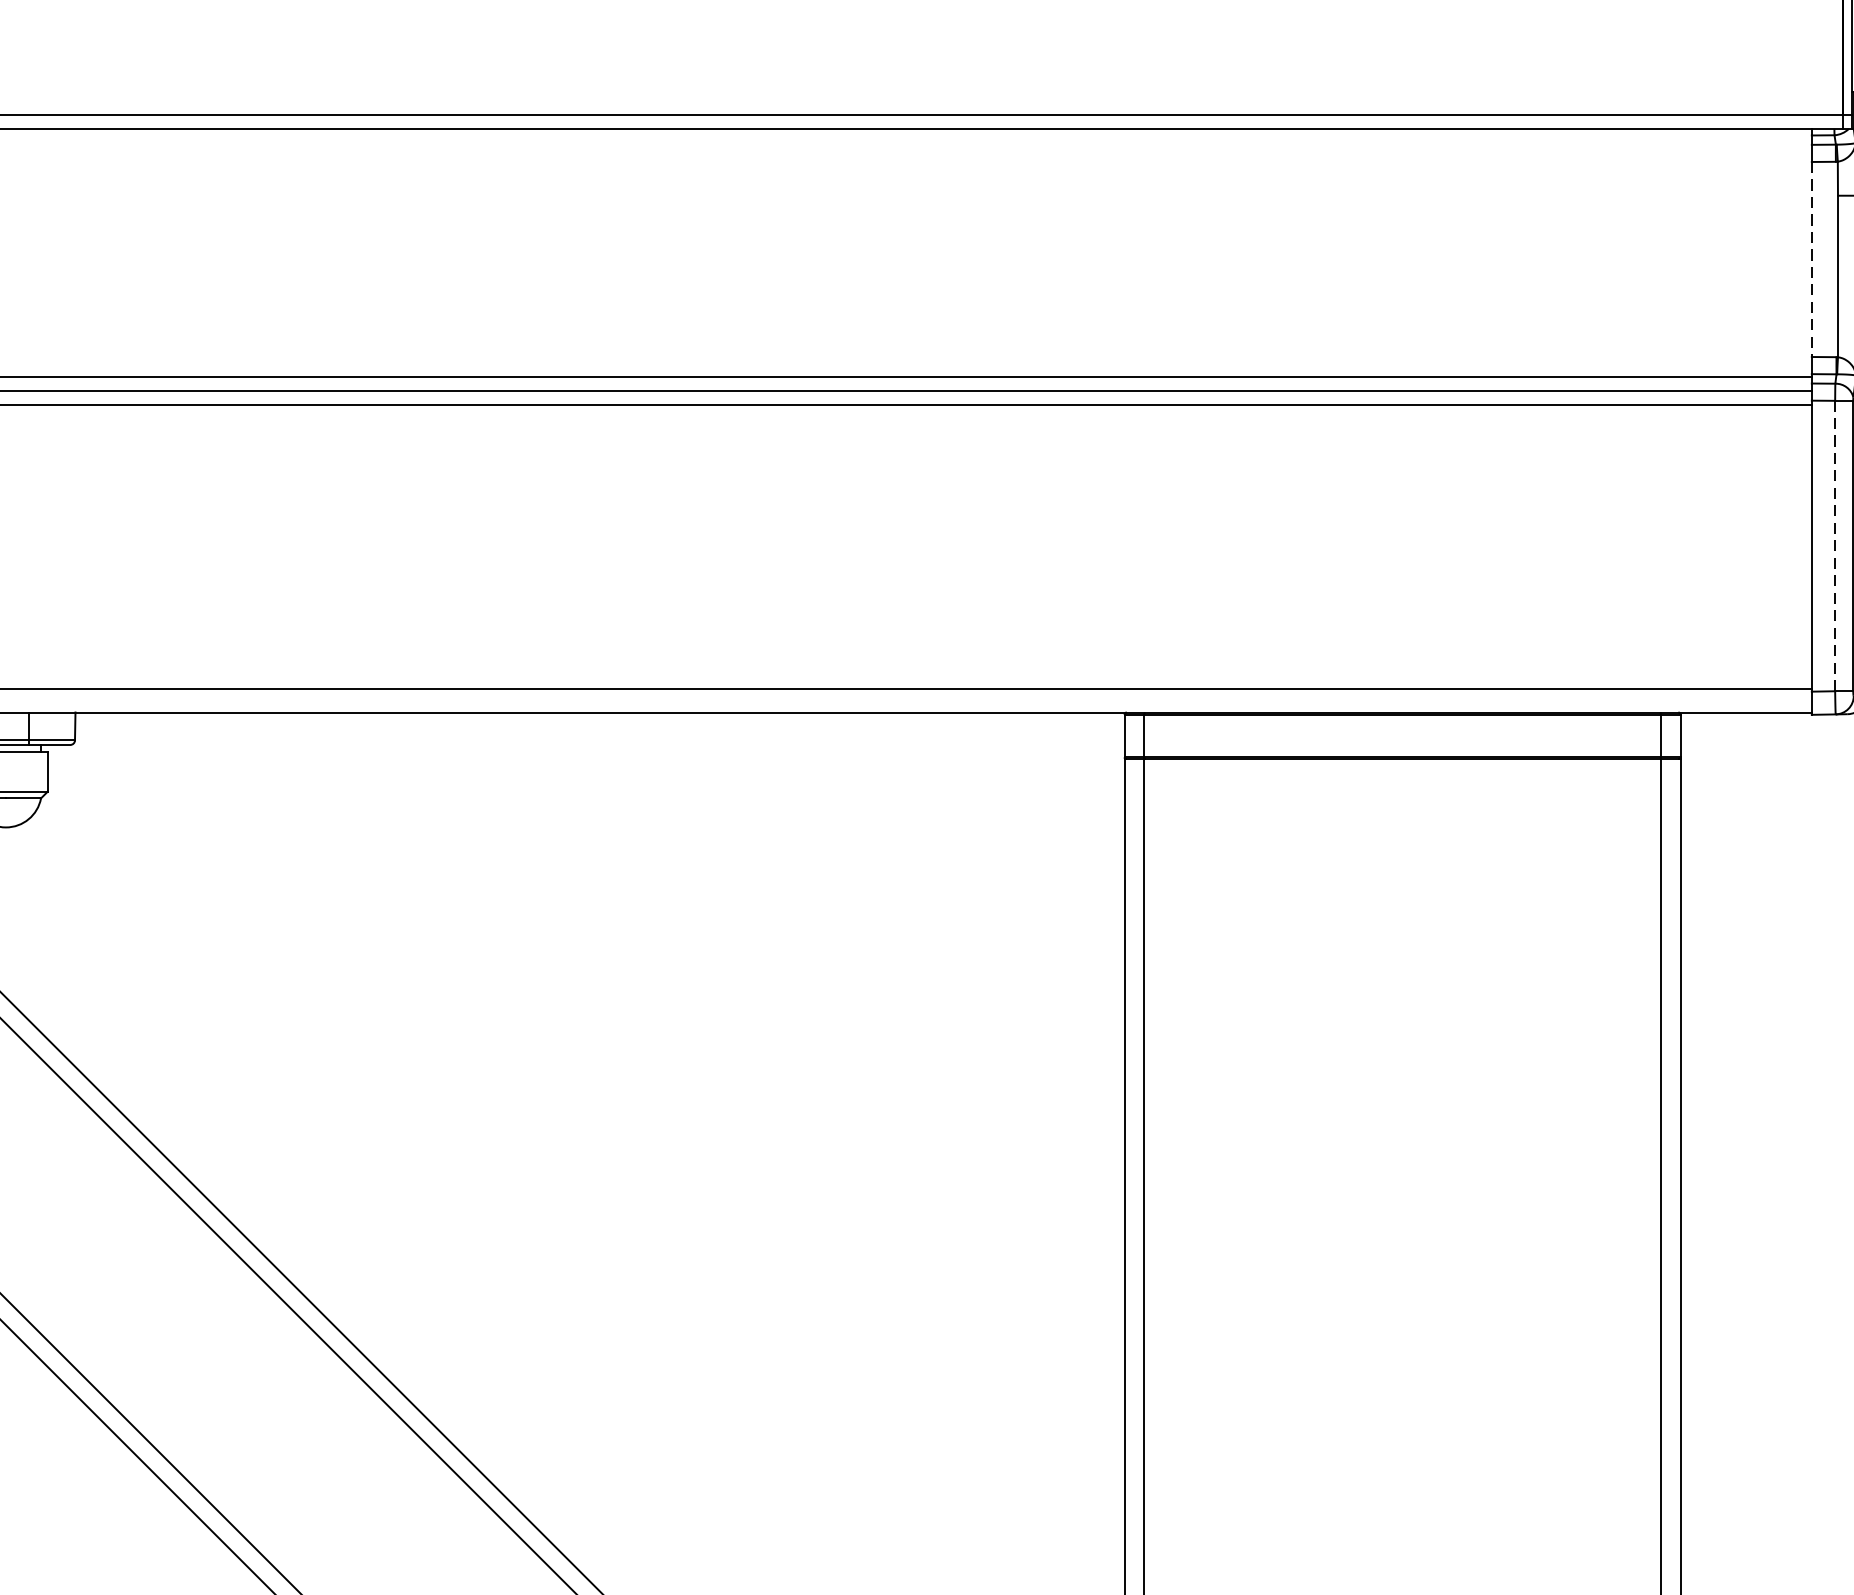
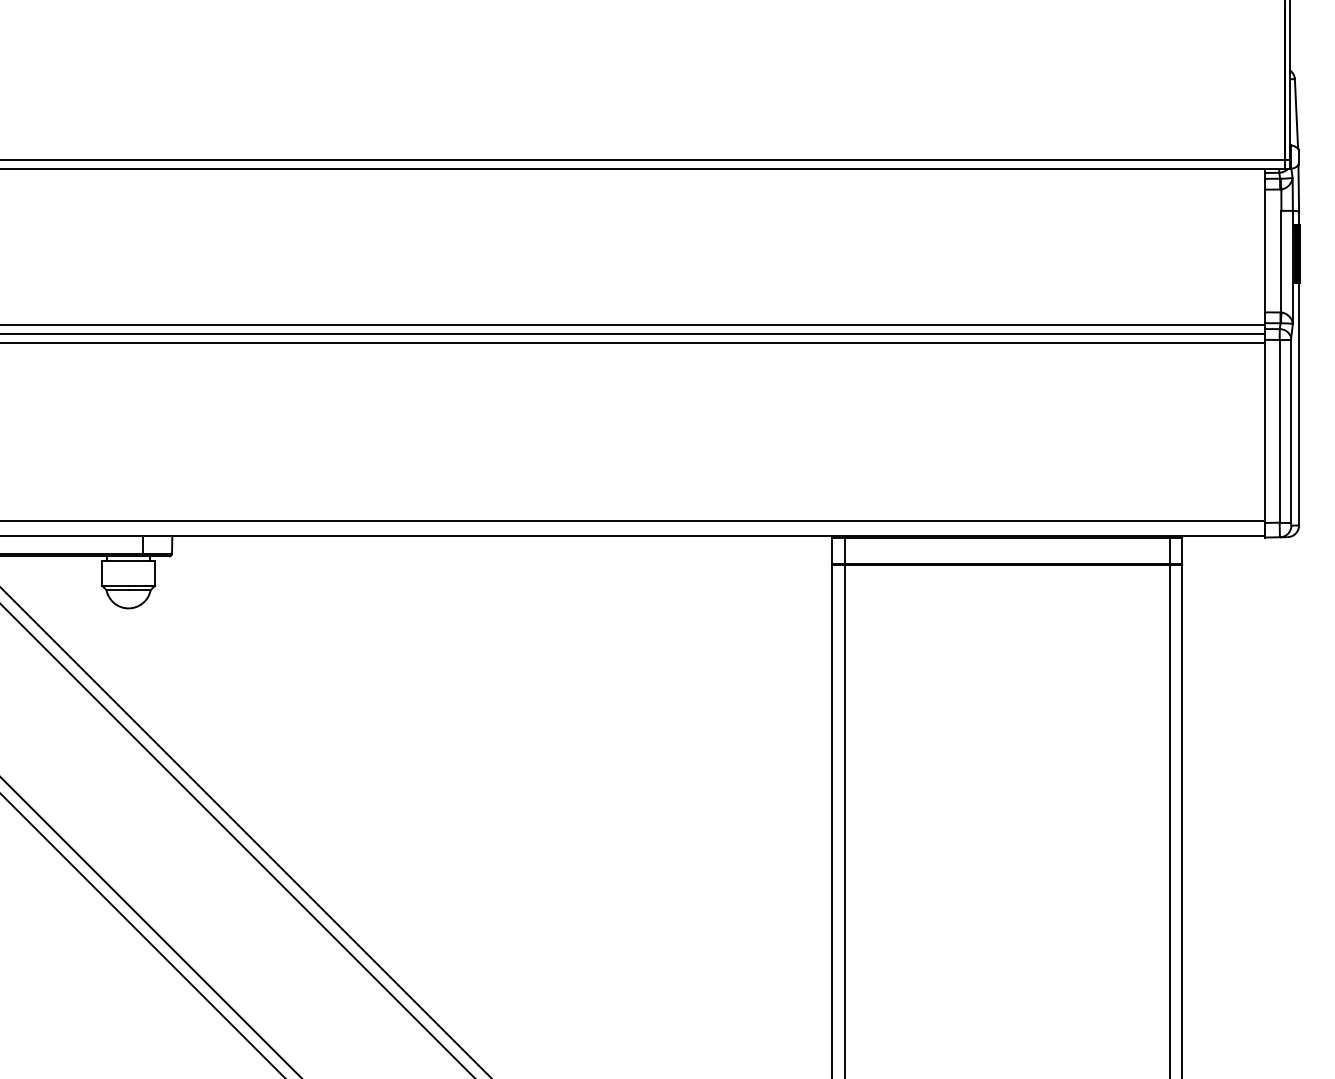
line: (1811, 260) -> (1264, 251), dashed -> solid
line: (1834, 544) -> (1279, 430), dashed -> solid

